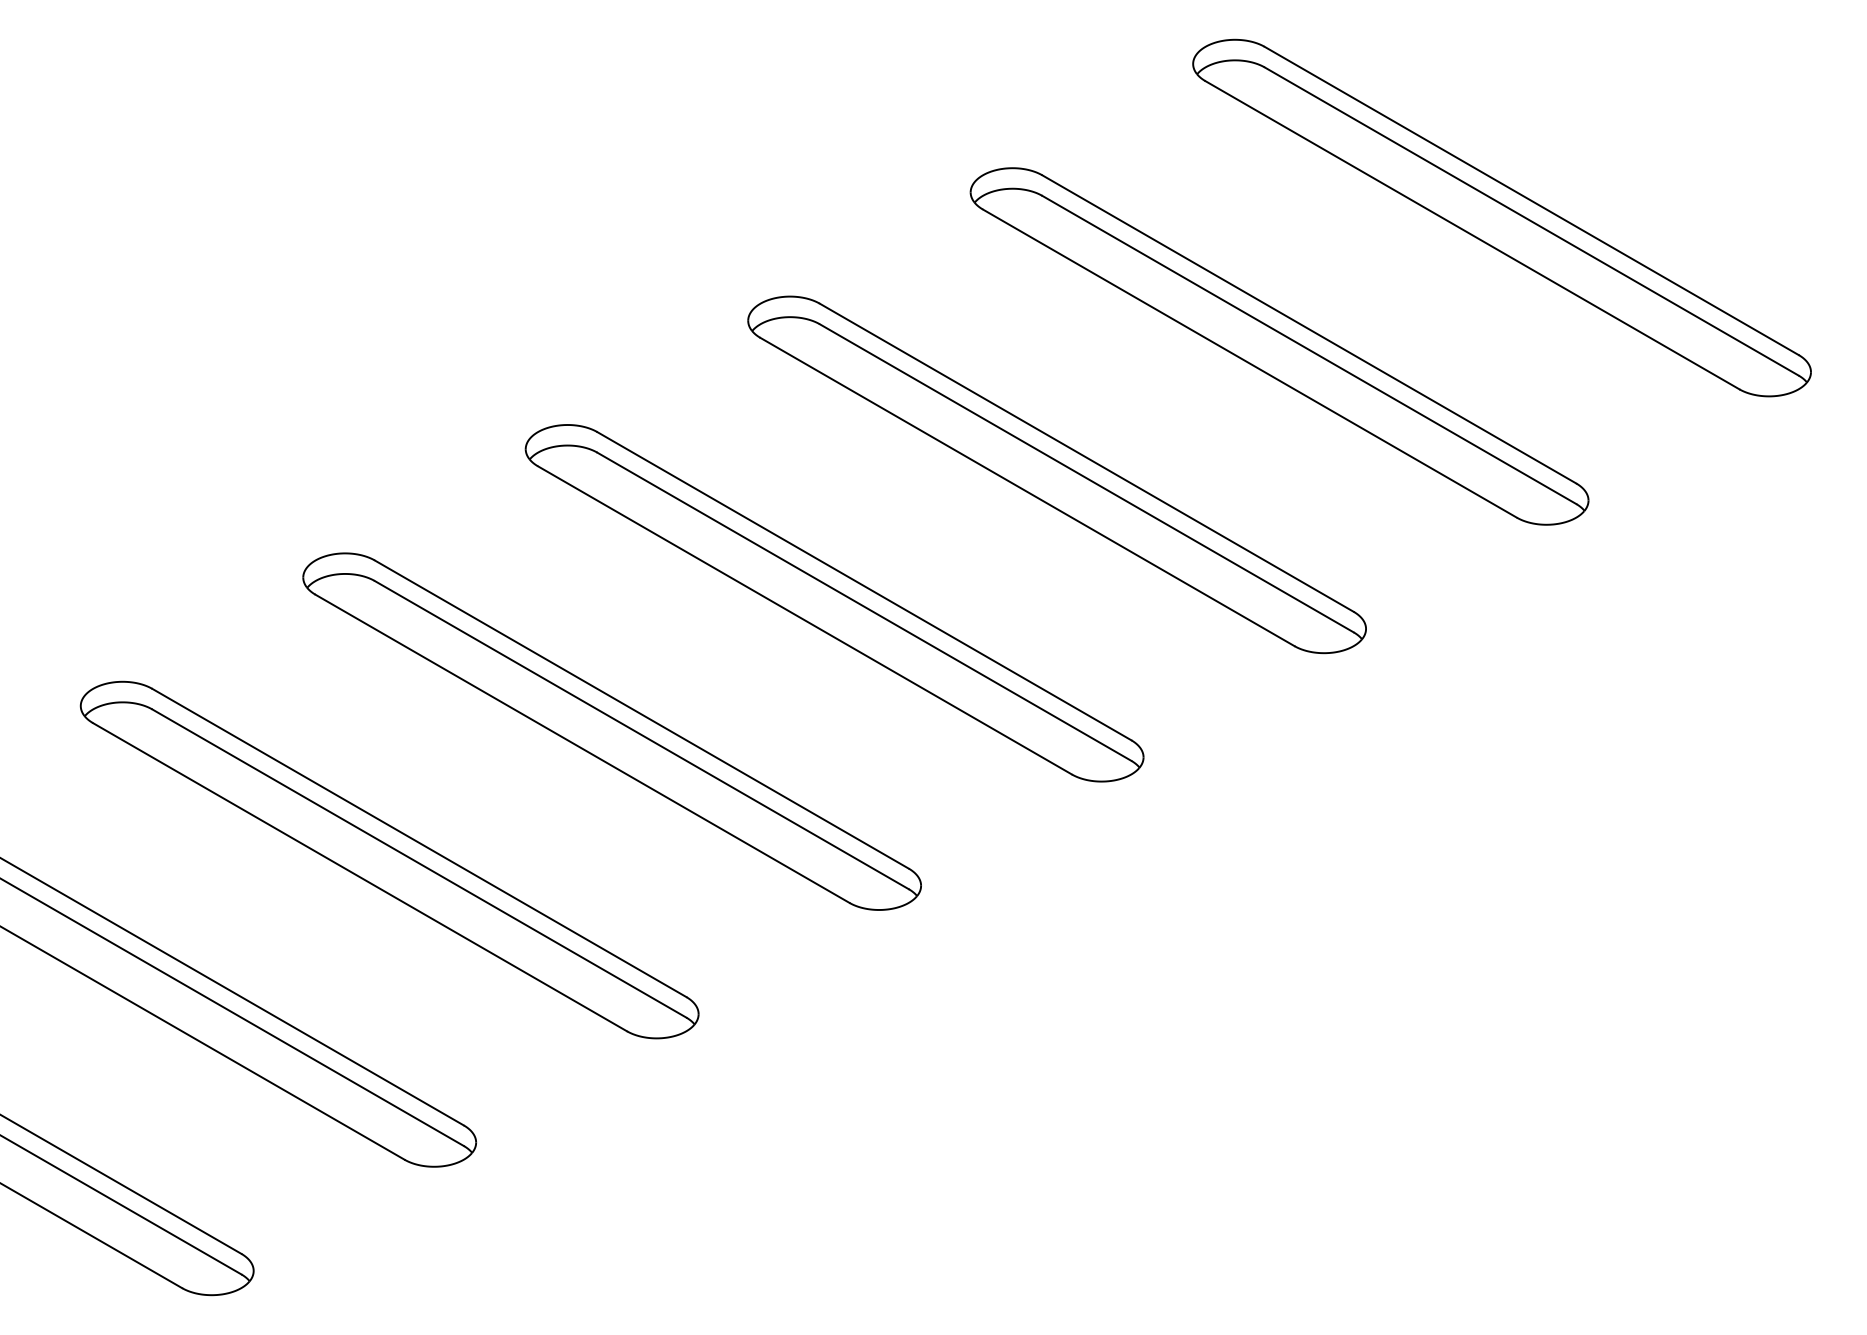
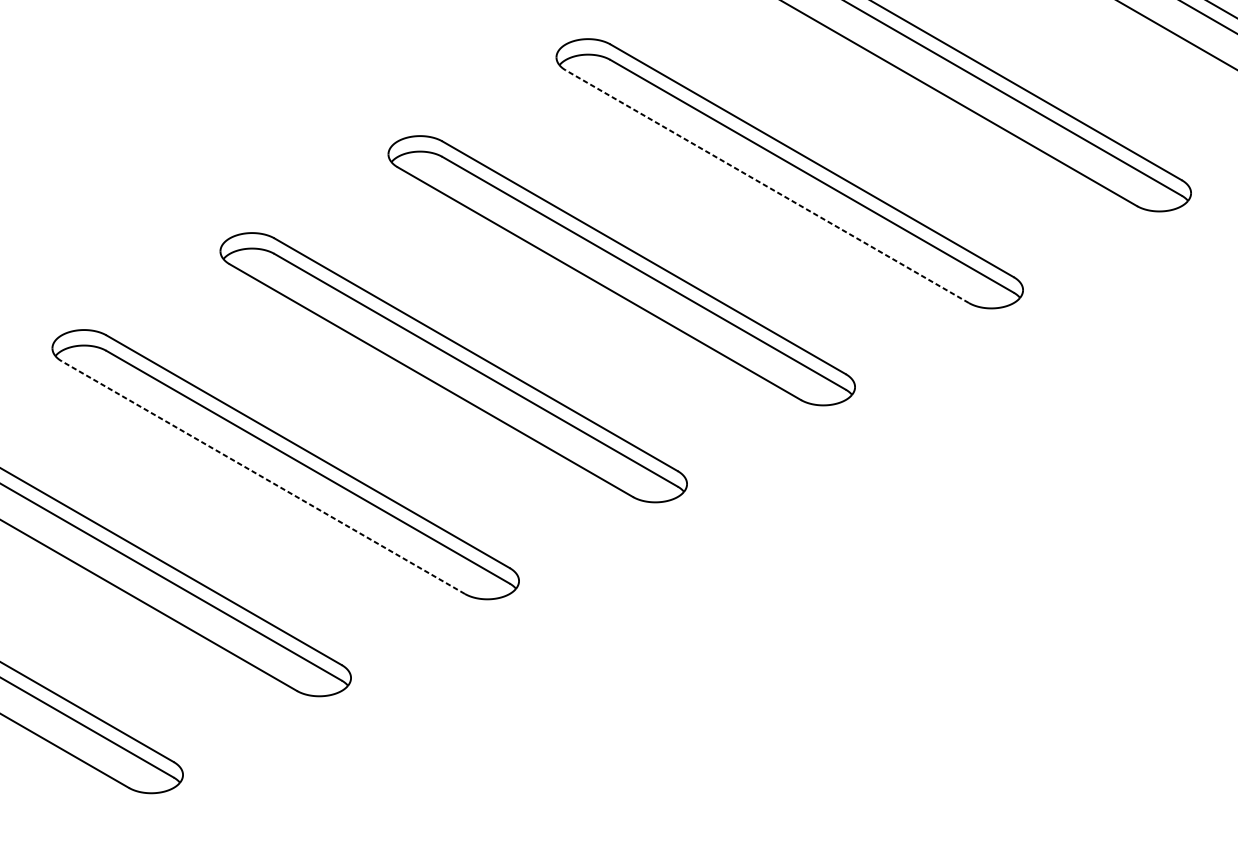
line: (1027, 491) -> (767, 186), solid -> dashed
line: (359, 876) -> (262, 477), solid -> dashed

